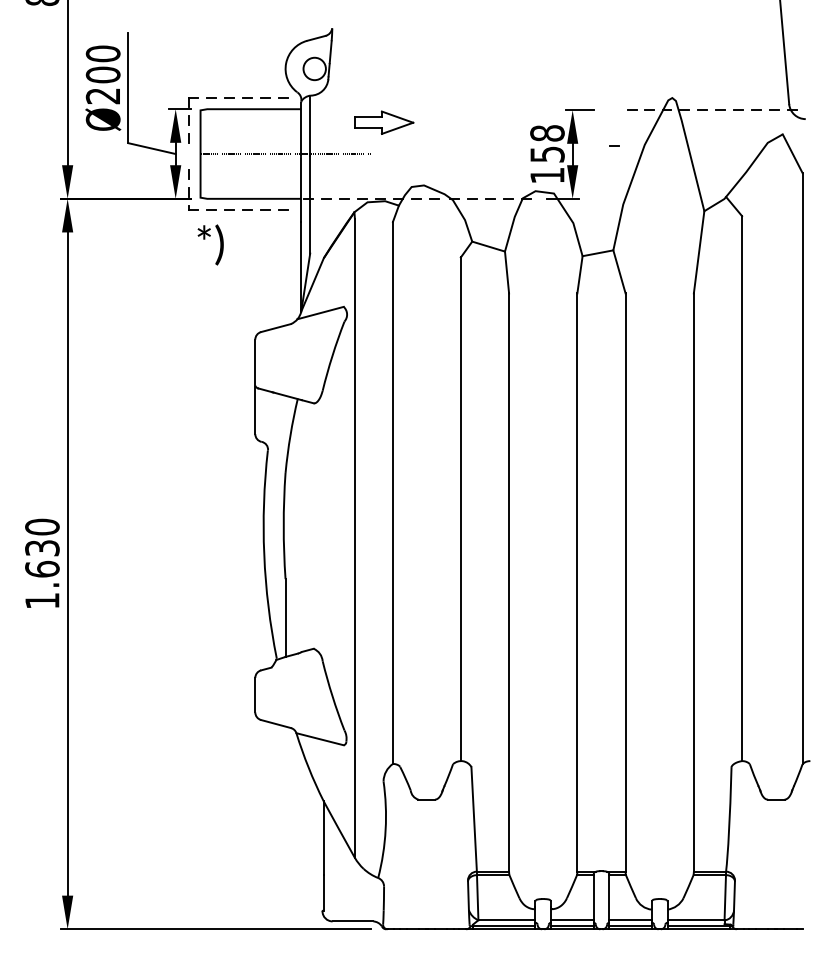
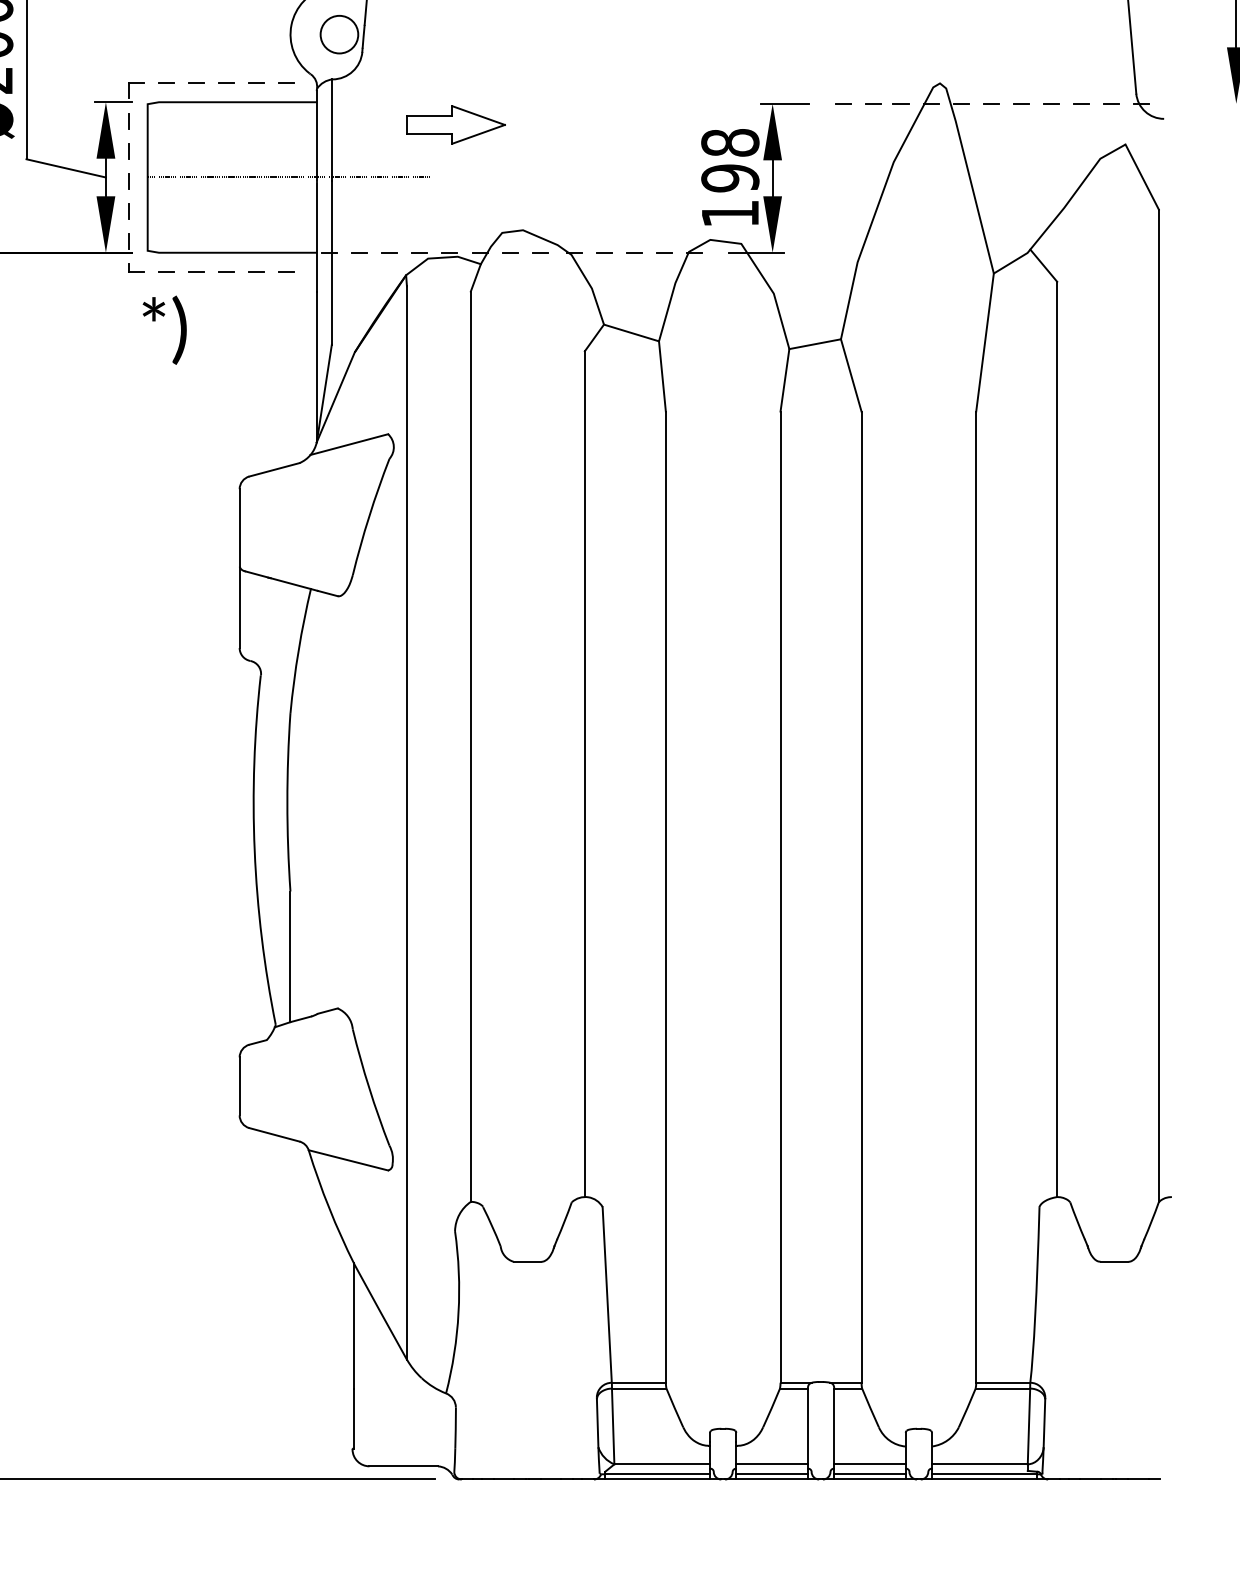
line: (614, 145) -> (842, 102), moved
text: (547, 154) -> (730, 178), 158 -> 198
line: (188, 156) -> (127, 181), added

